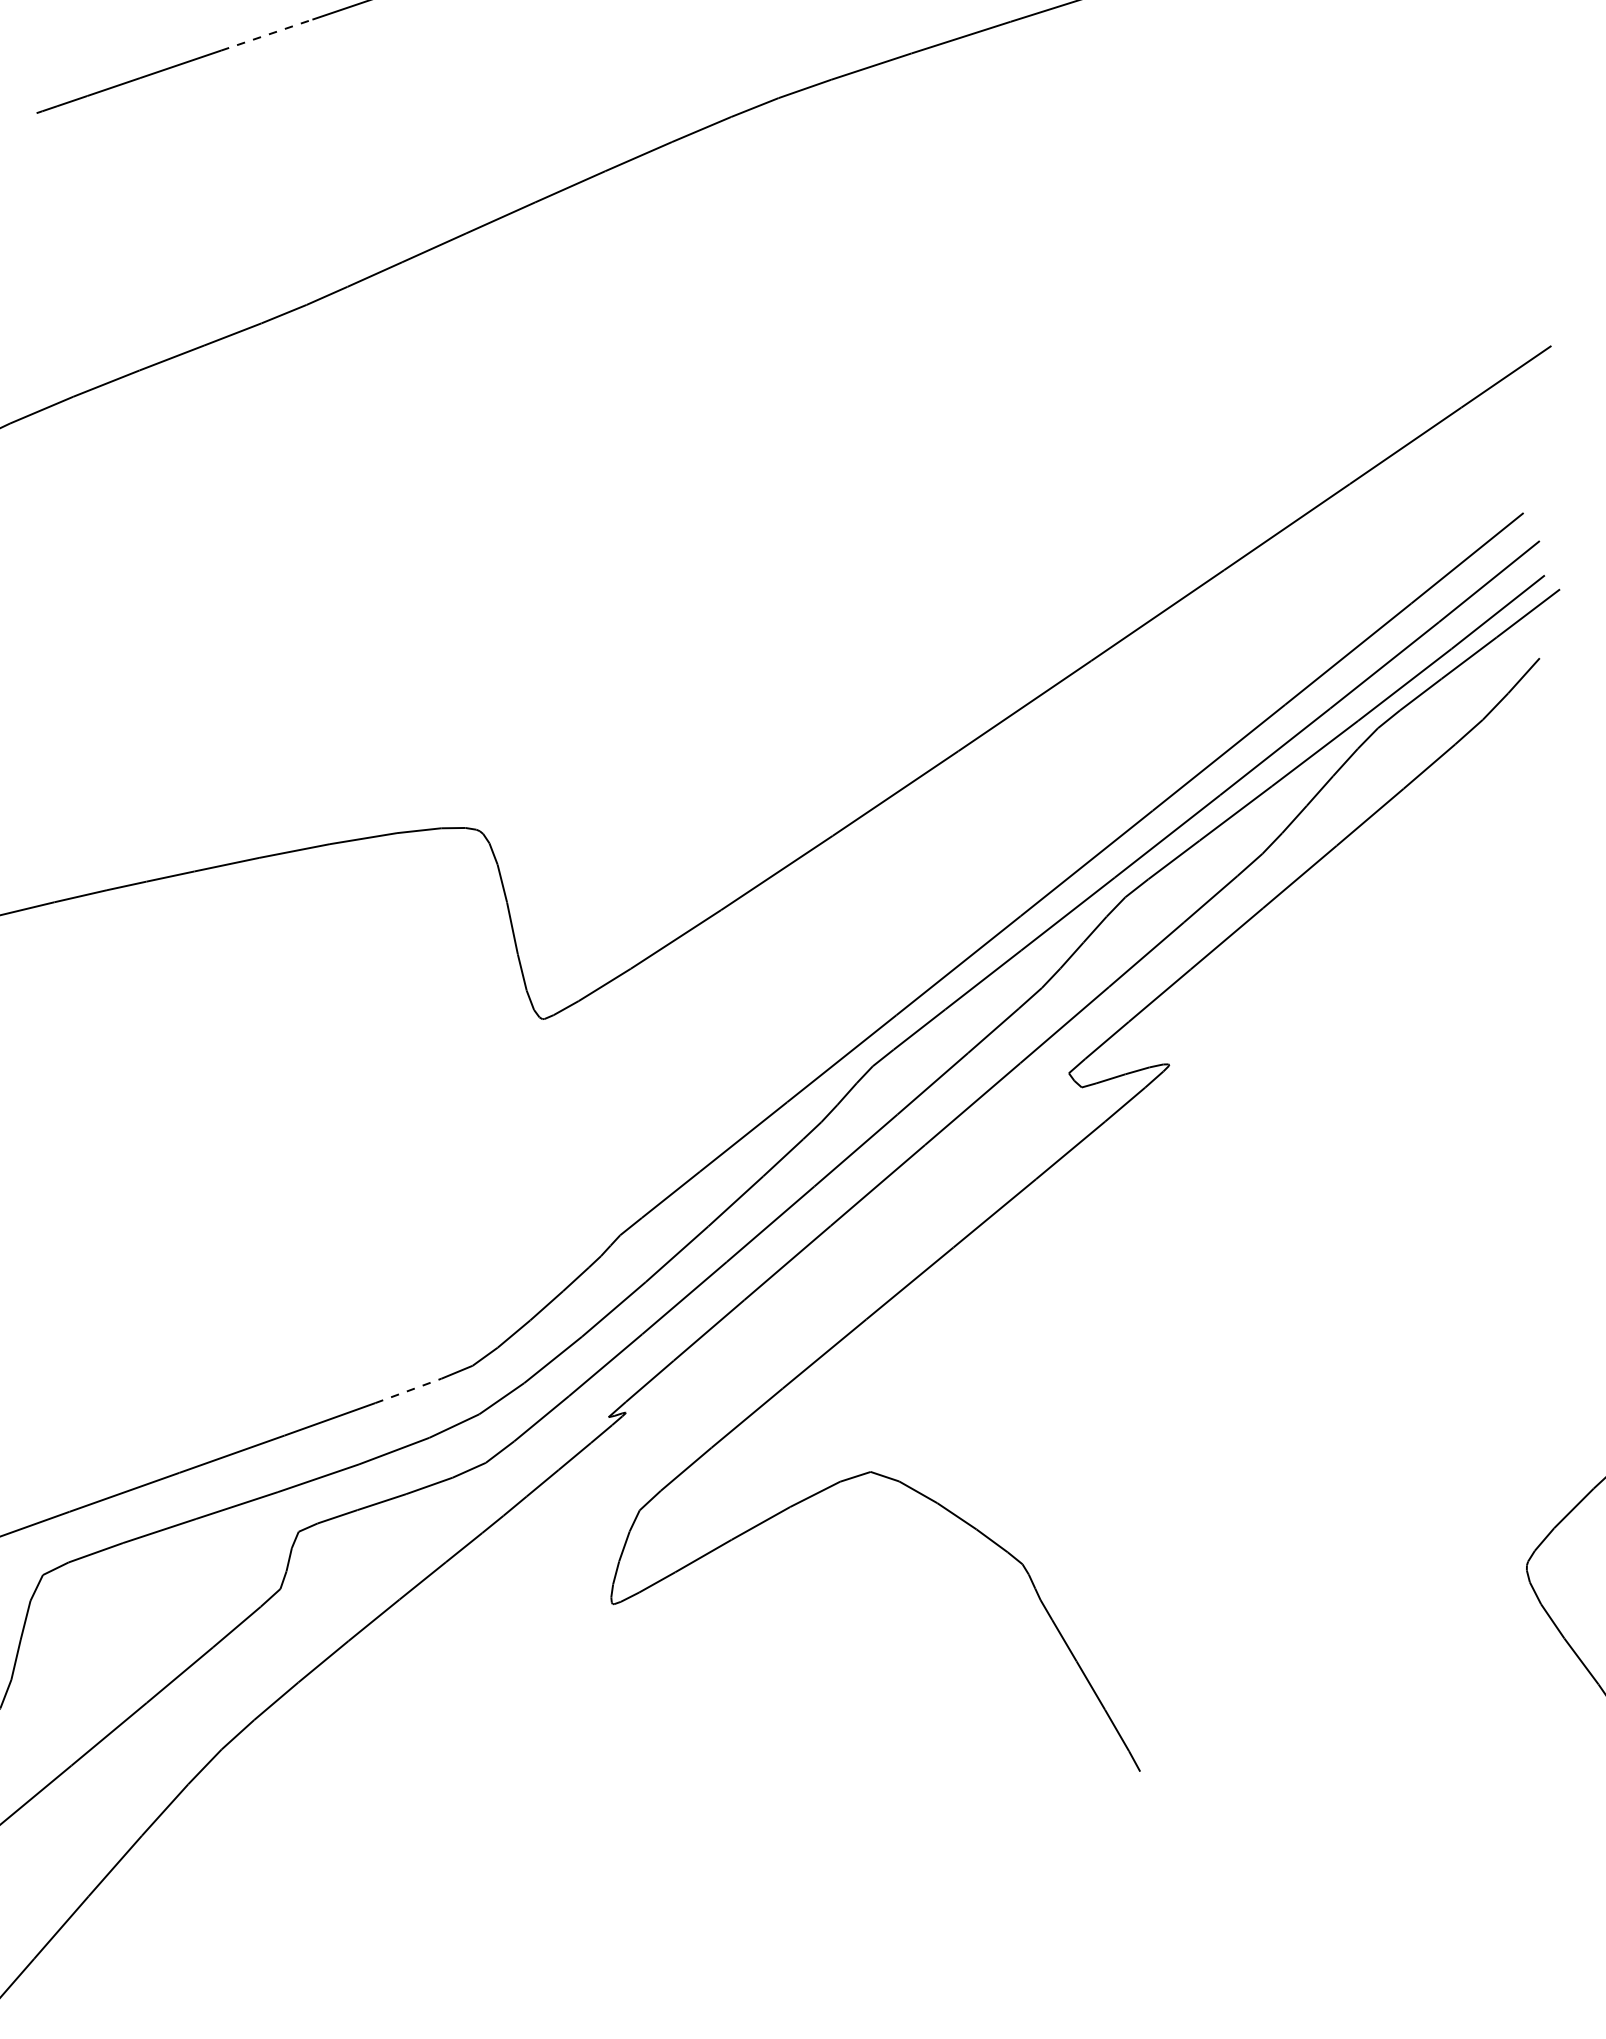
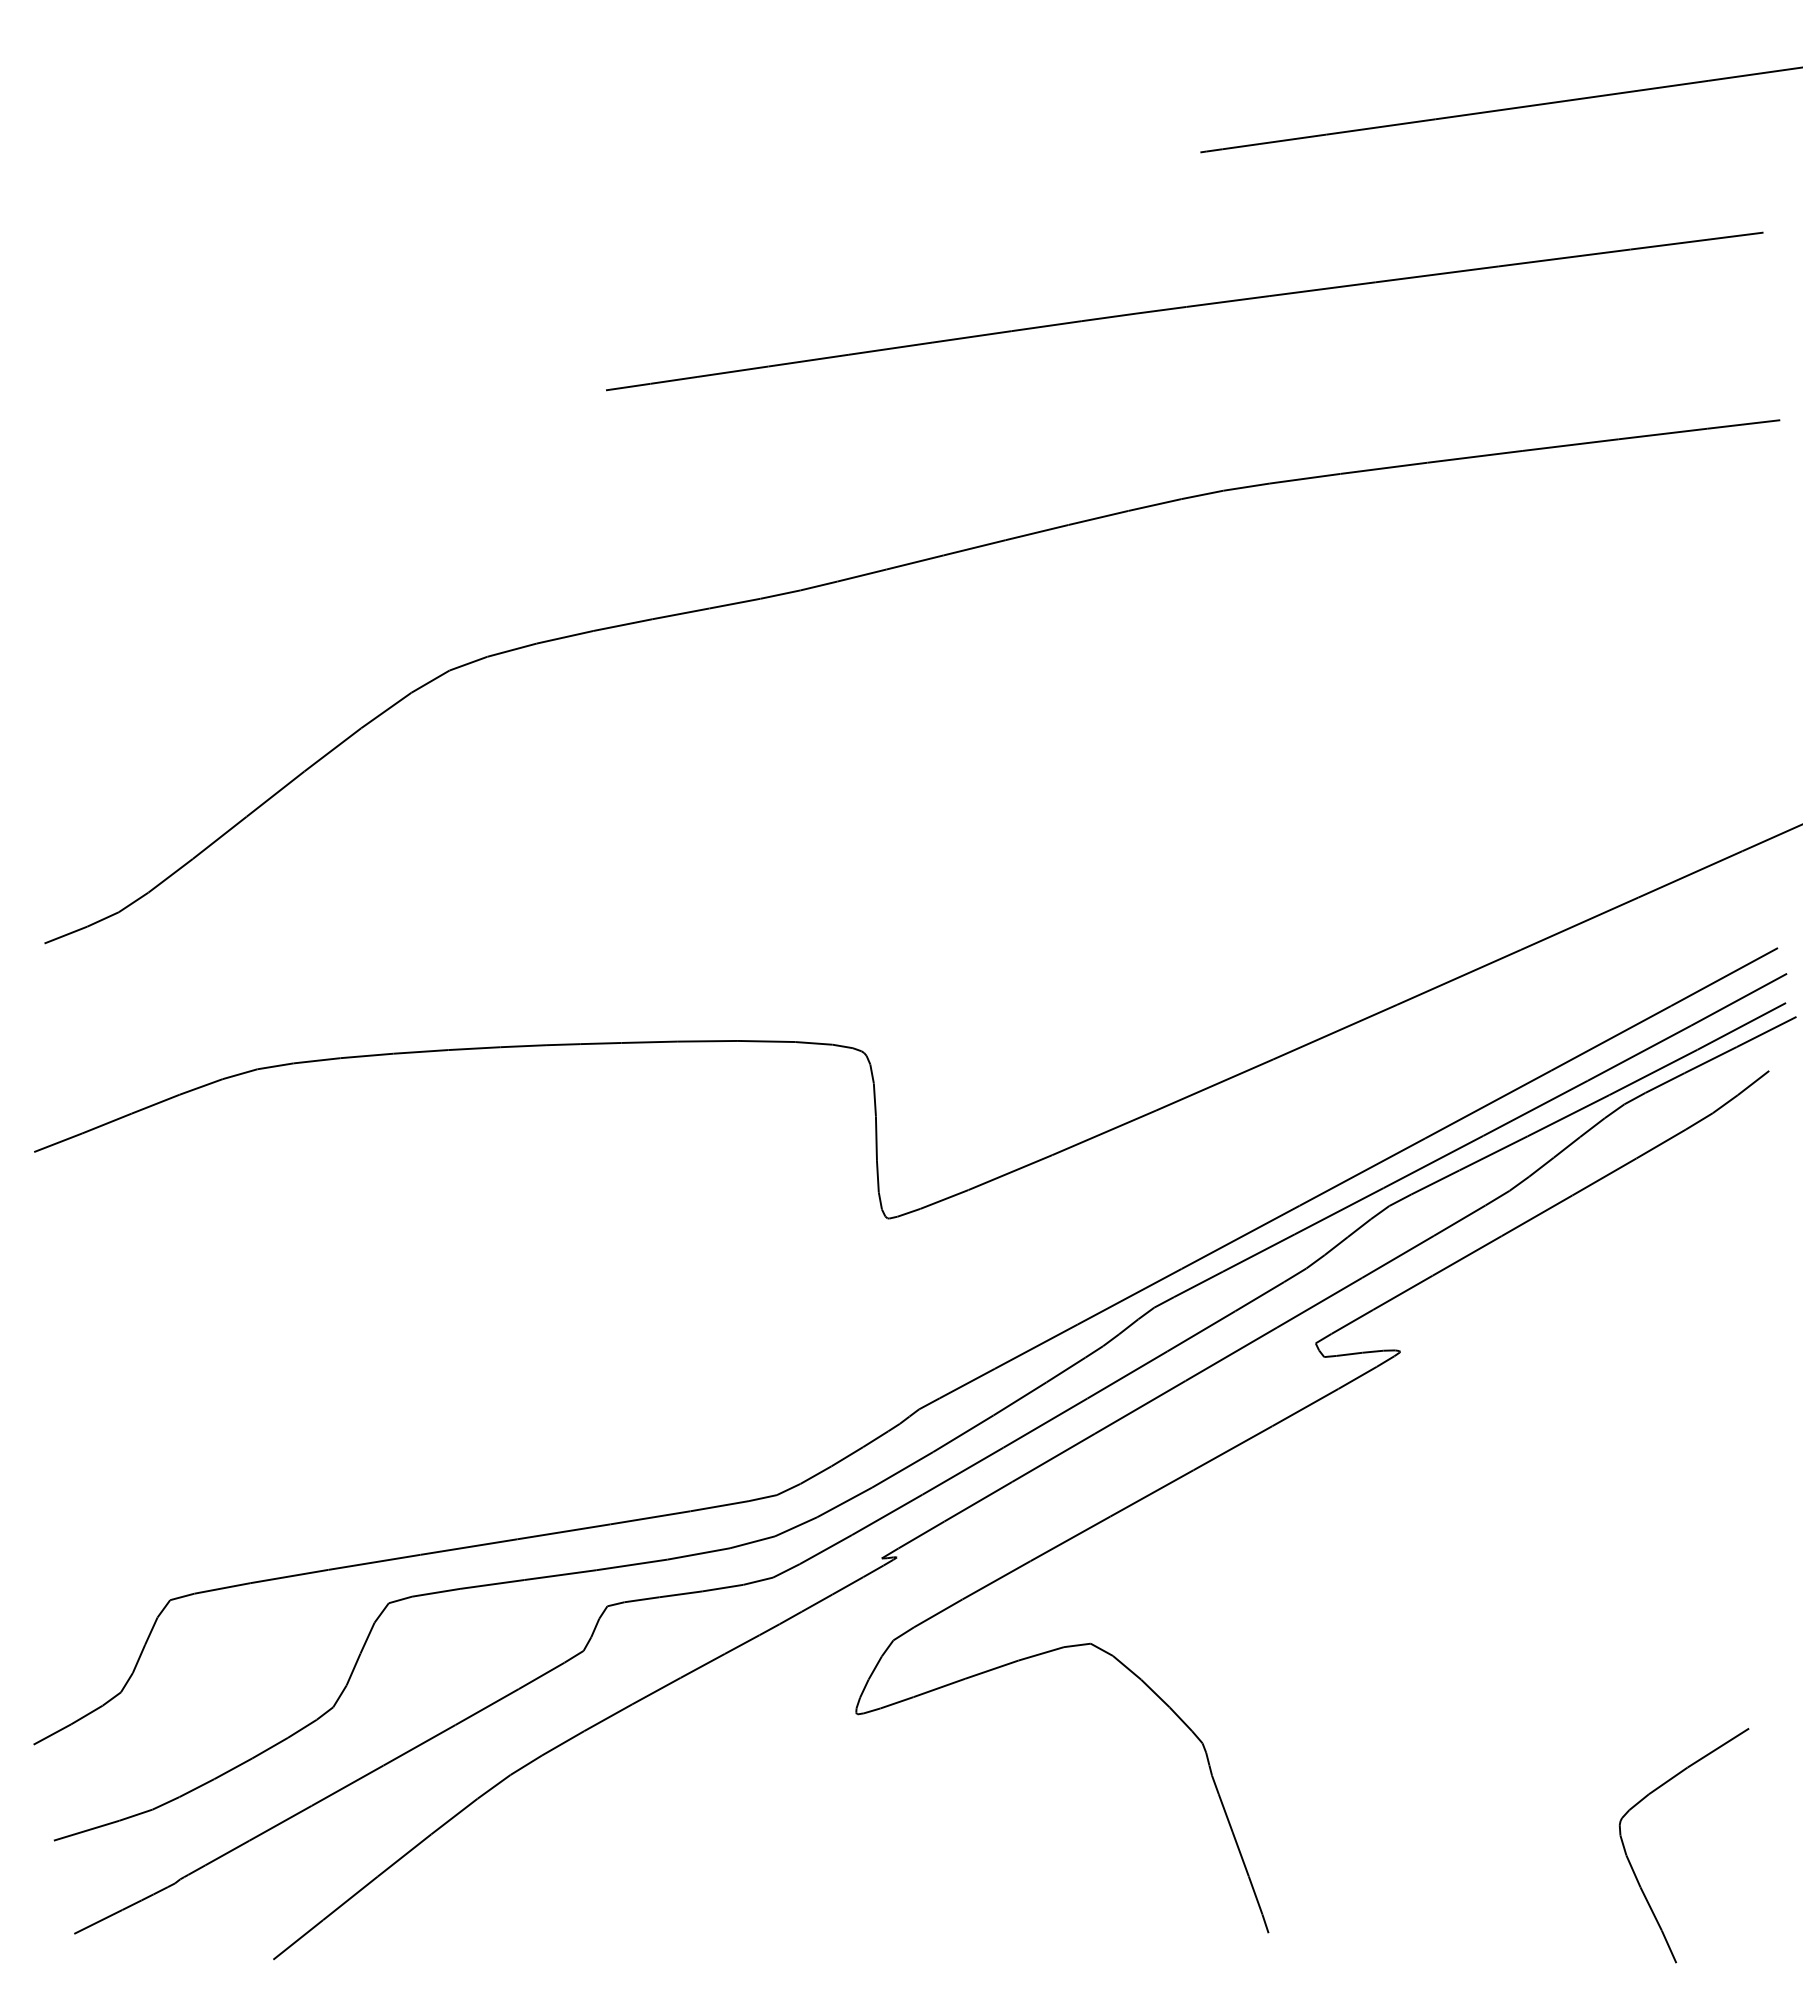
line: (266, 35) -> (808, 360), dashed -> solid
line: (408, 1391) -> (719, 1506), dashed -> solid

